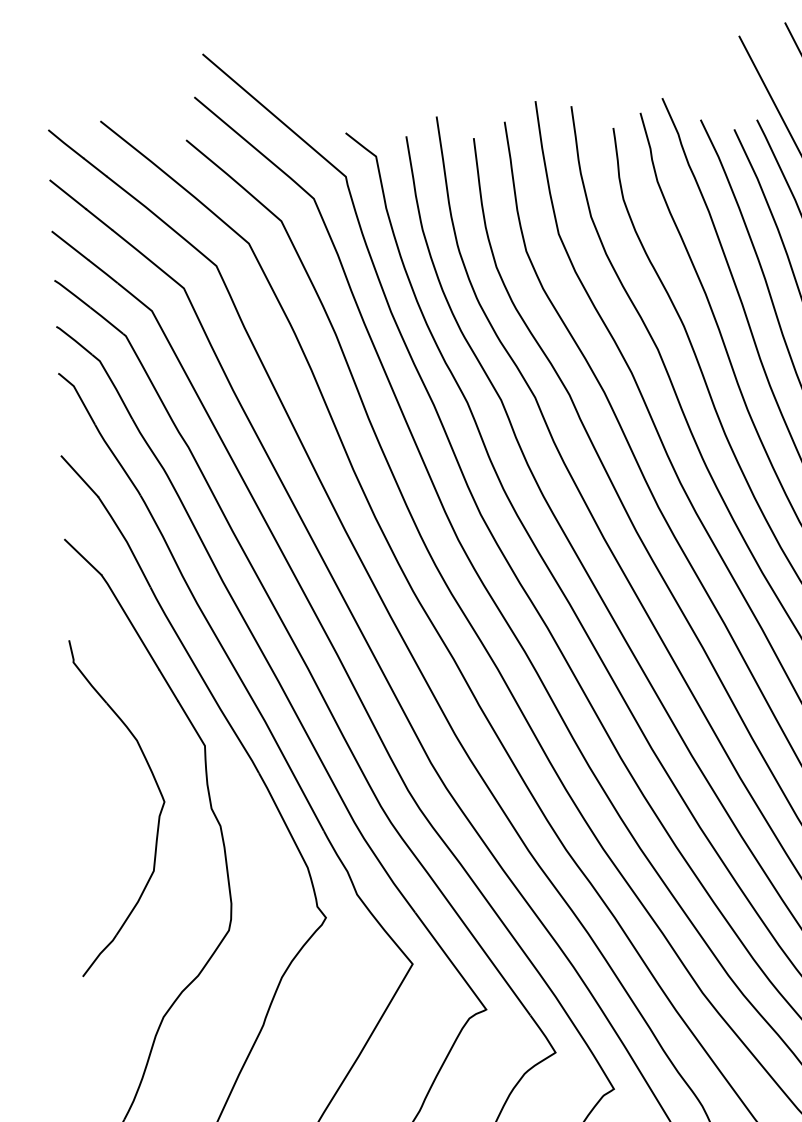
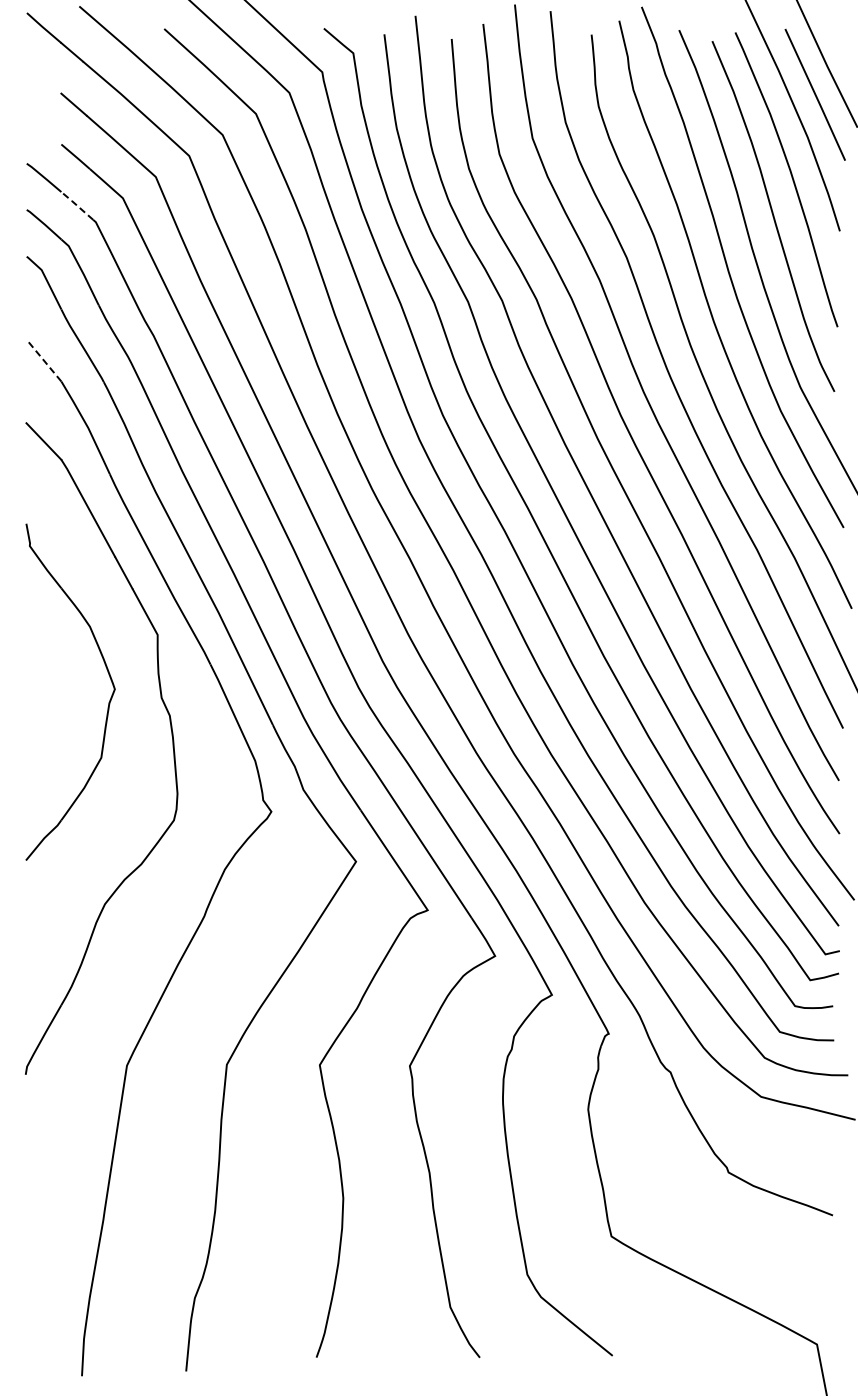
line: (67, 194) -> (43, 78), removed
line: (69, 245) -> (43, 129), removed
line: (106, 320) -> (77, 205), solid -> dashed
line: (79, 476) -> (43, 360), solid -> dashed

